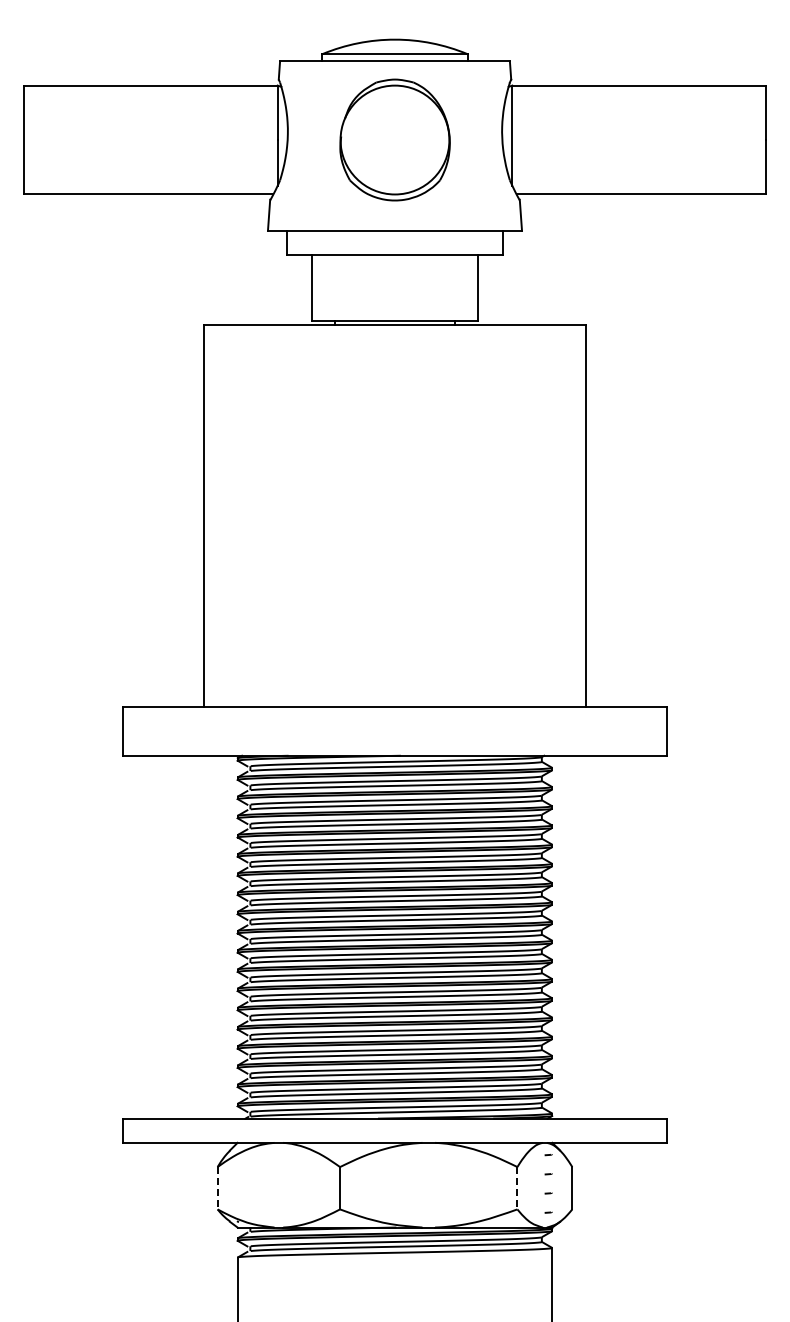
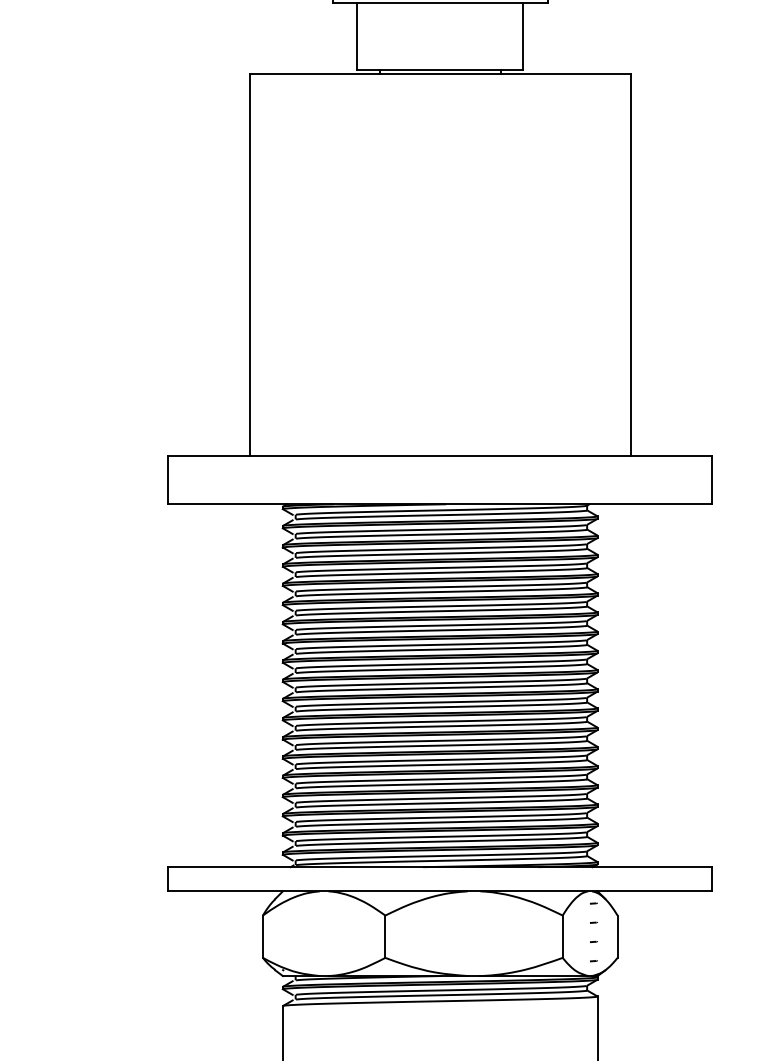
line: (217, 1188) -> (262, 937), dashed -> solid
line: (517, 1188) -> (562, 937), dashed -> solid

